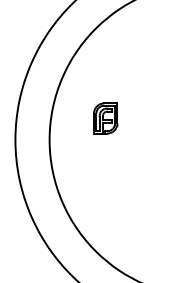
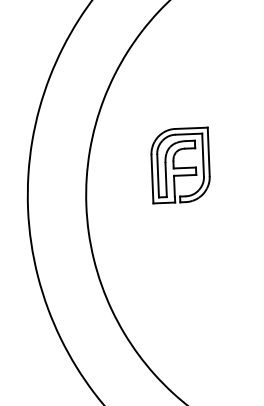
part: (105, 118) -> (180, 165), size x1.43

